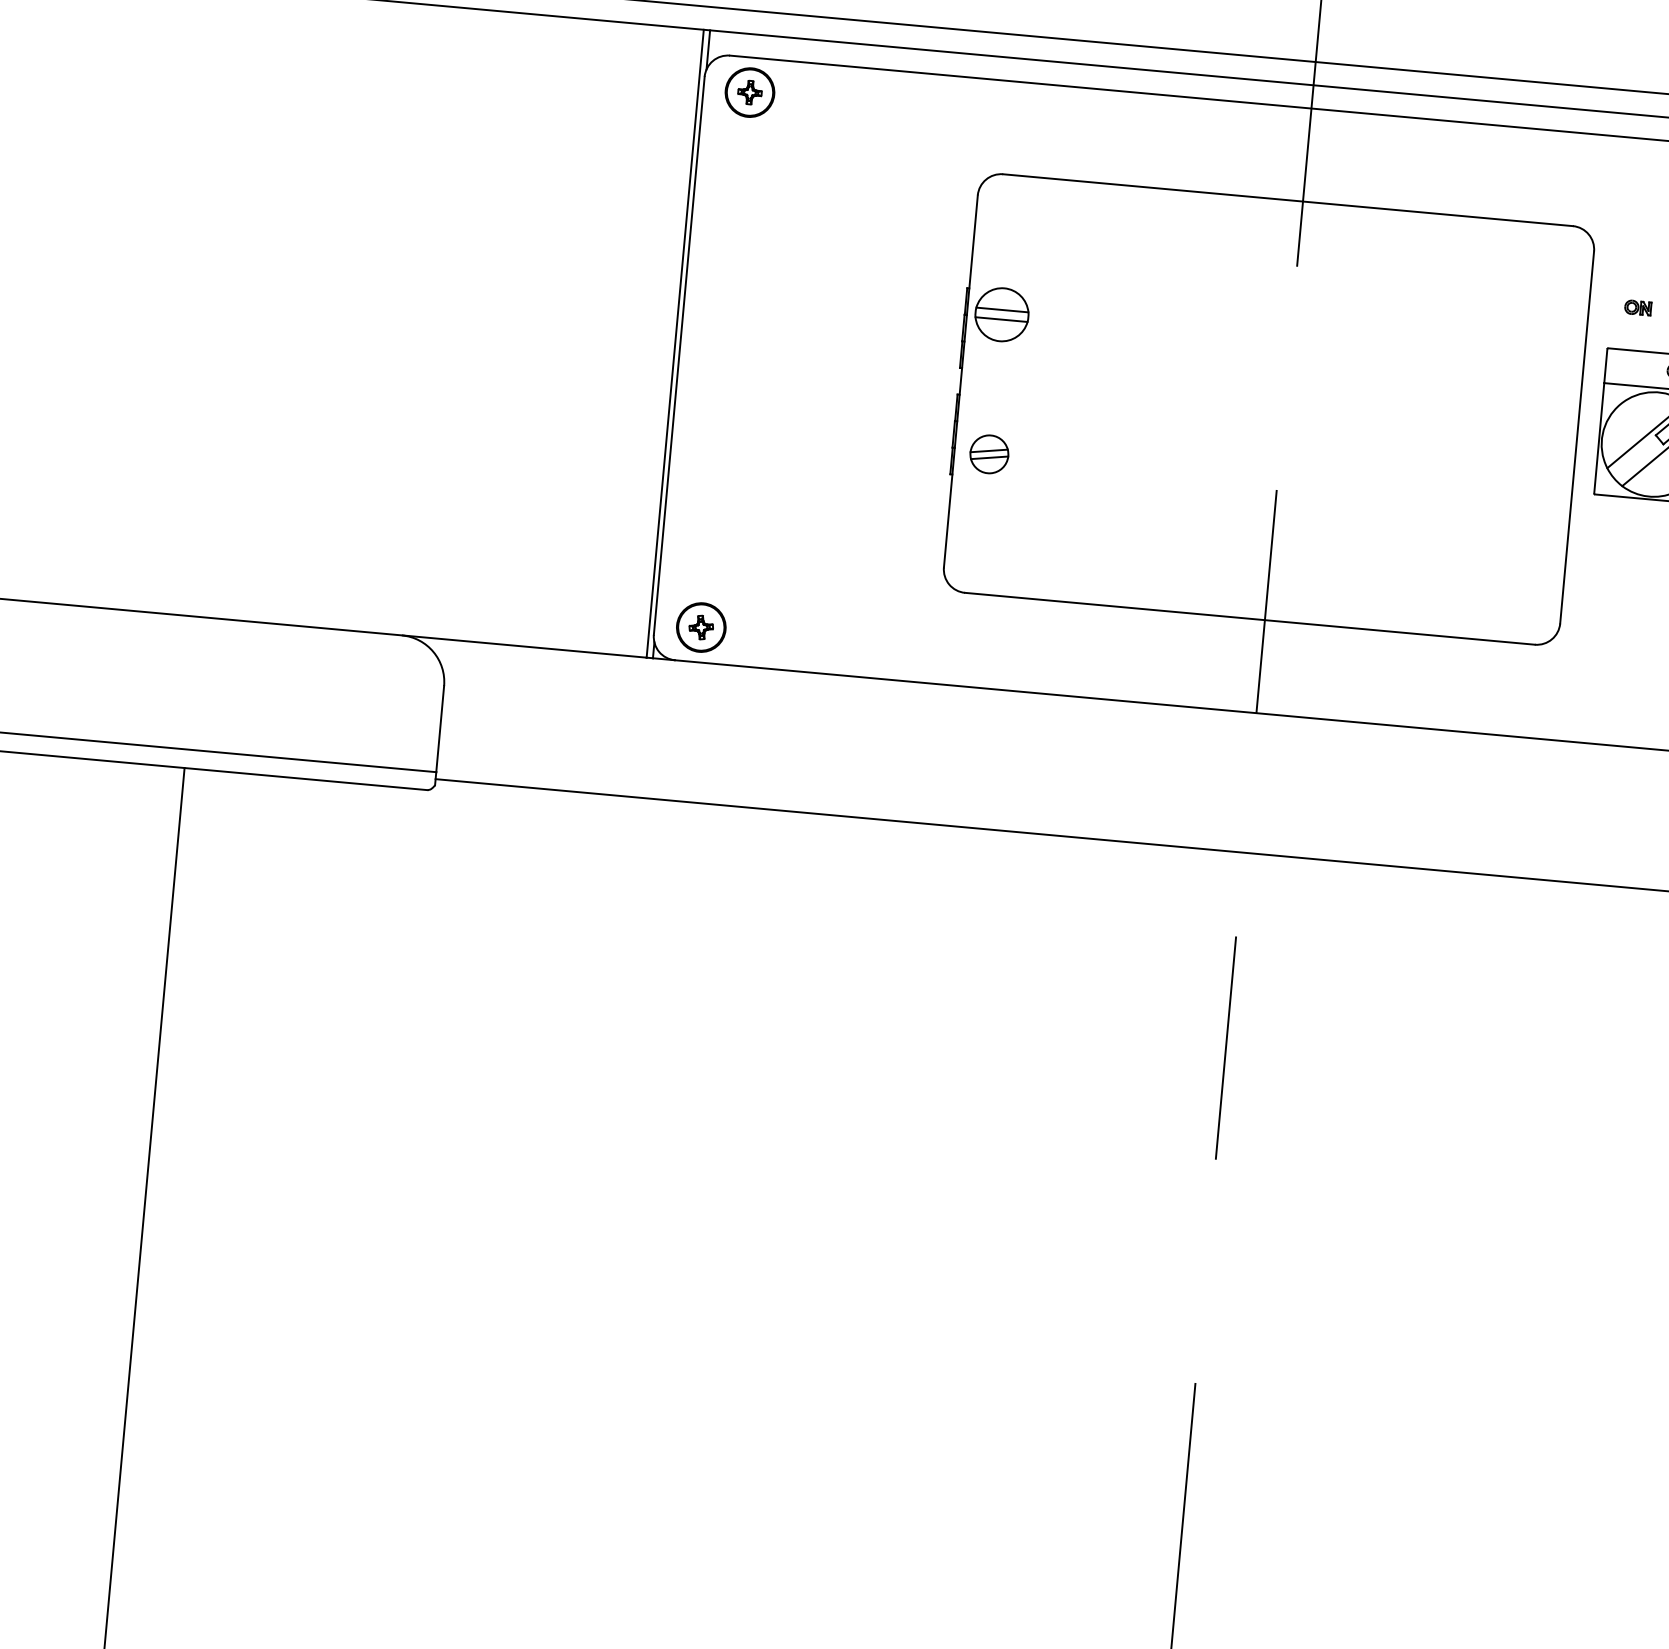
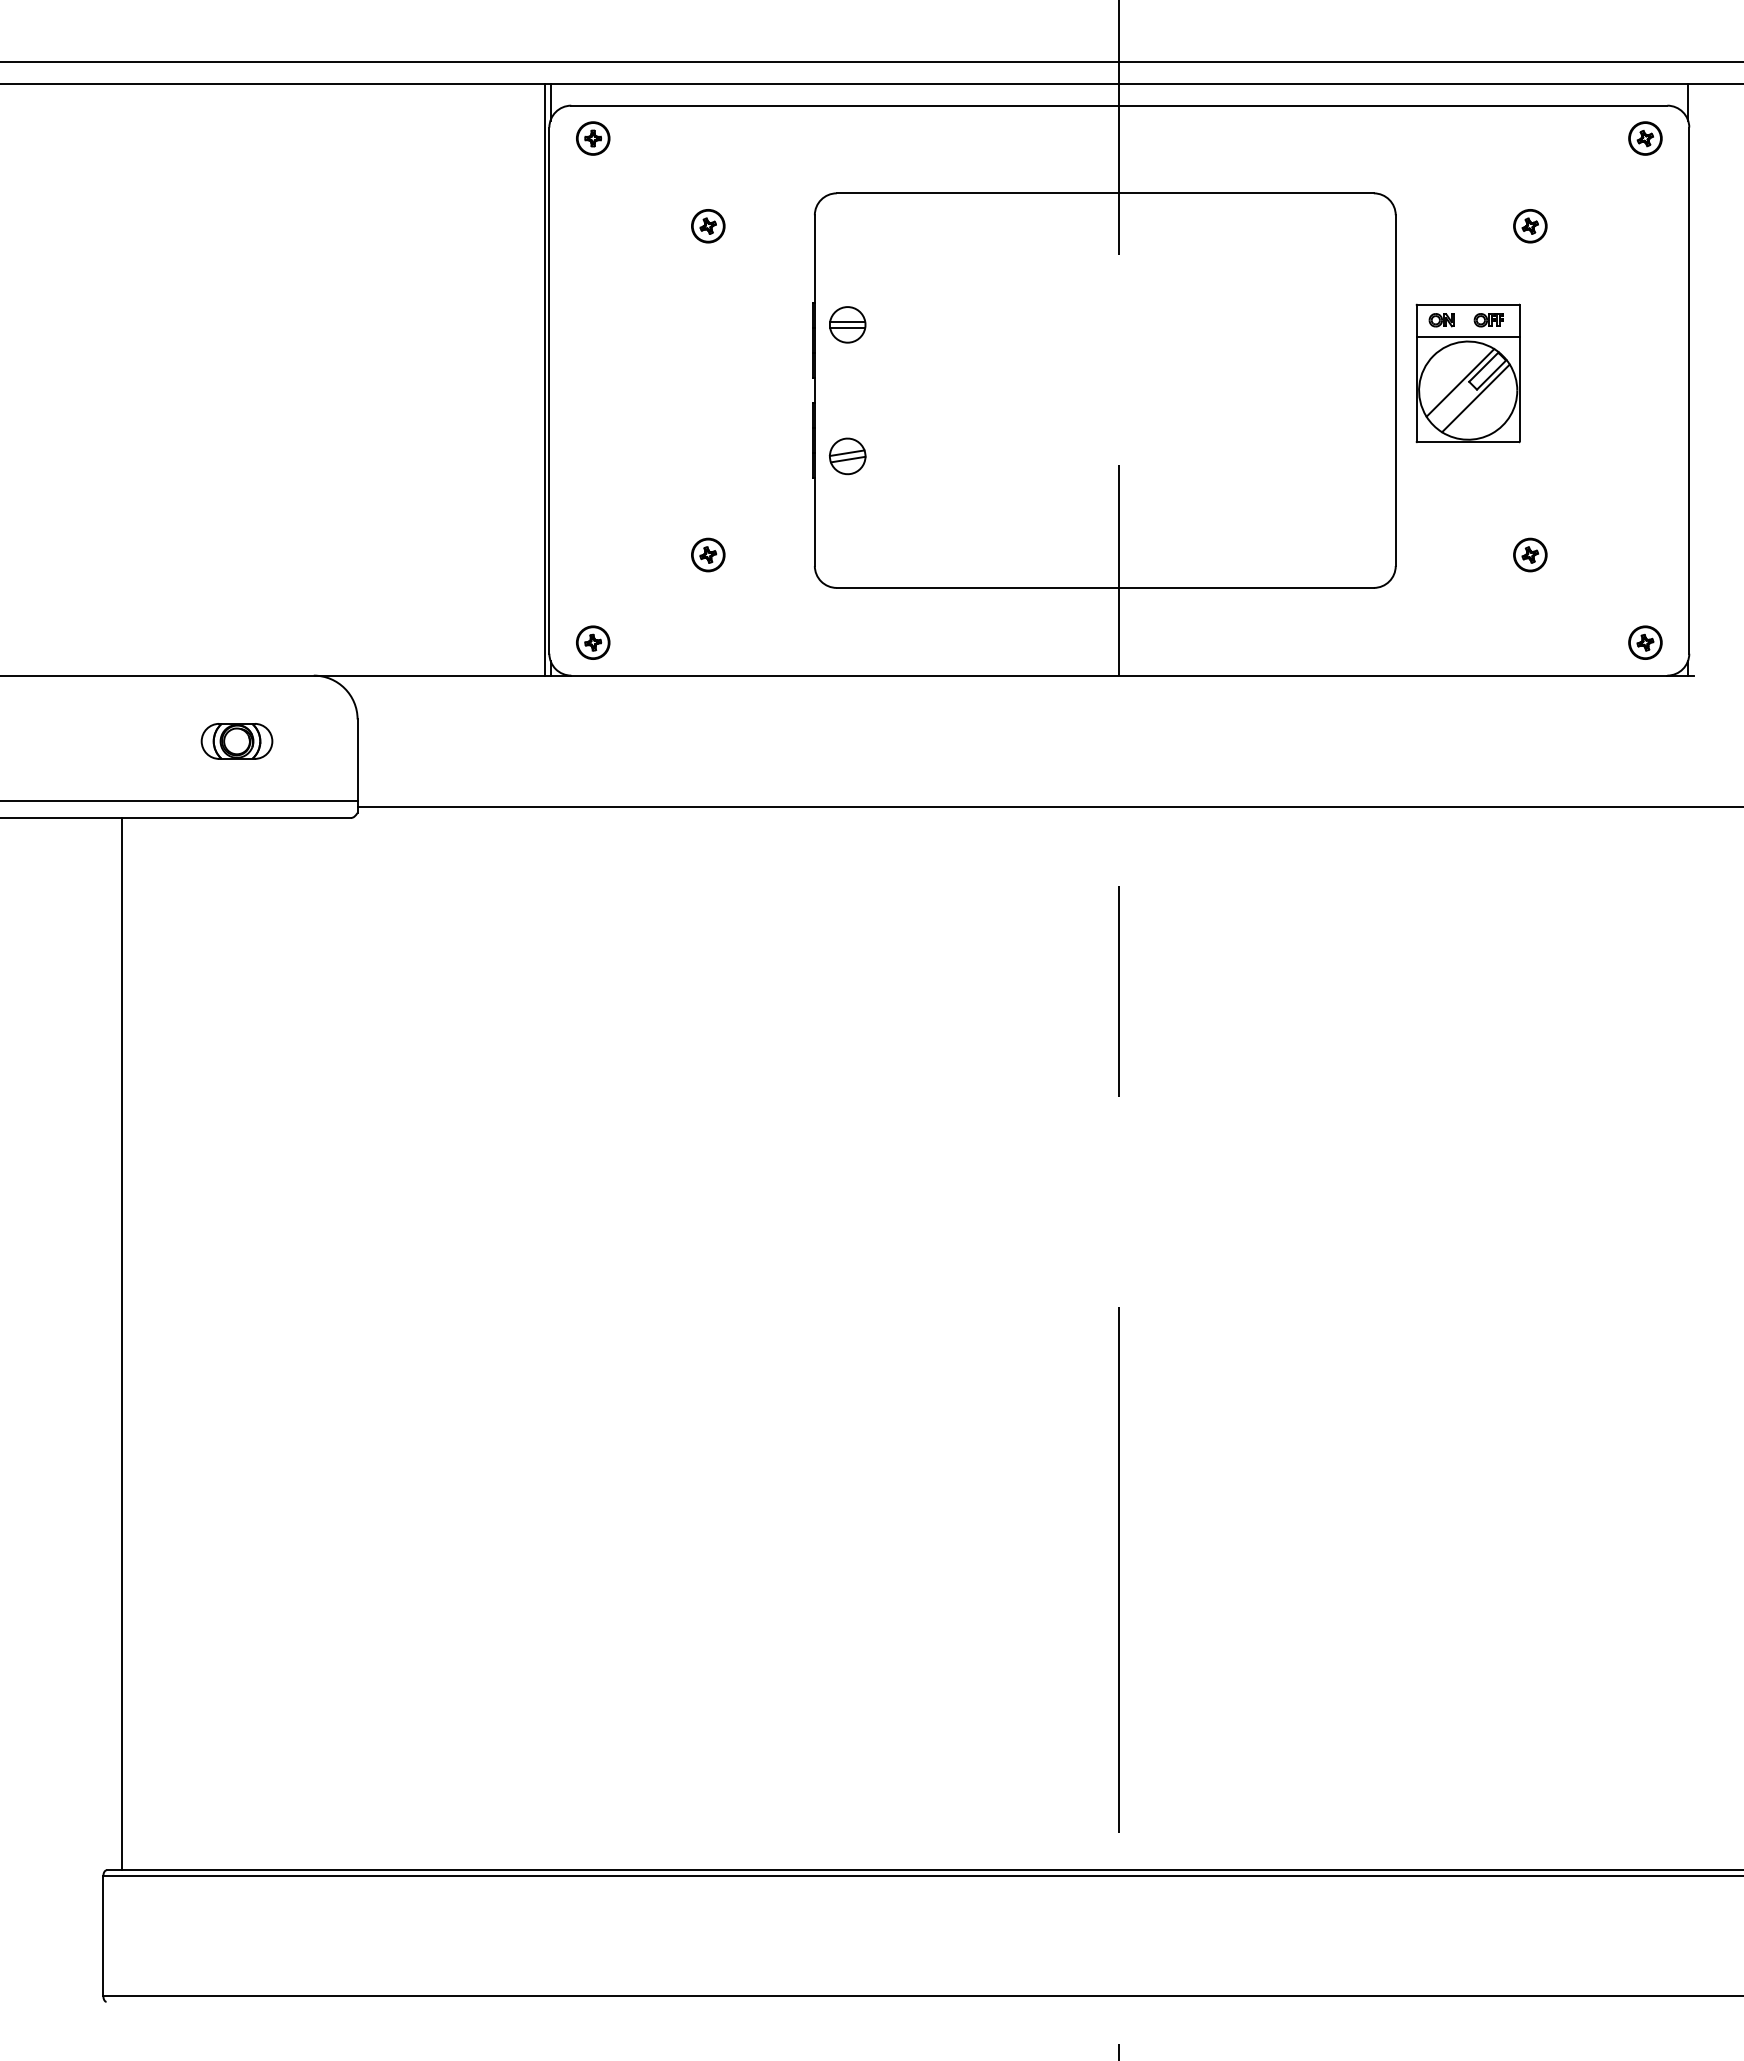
part: (750, 92) -> (593, 138), size x0.71
part: (863, 197) -> (708, 226), added
part: (1637, 308) -> (1441, 320), moved
part: (1001, 314) -> (847, 324), size x0.71
part: (832, 545) -> (708, 554), added
part: (701, 627) -> (593, 642), size x0.71
part: (313, 697) -> (236, 741), added

